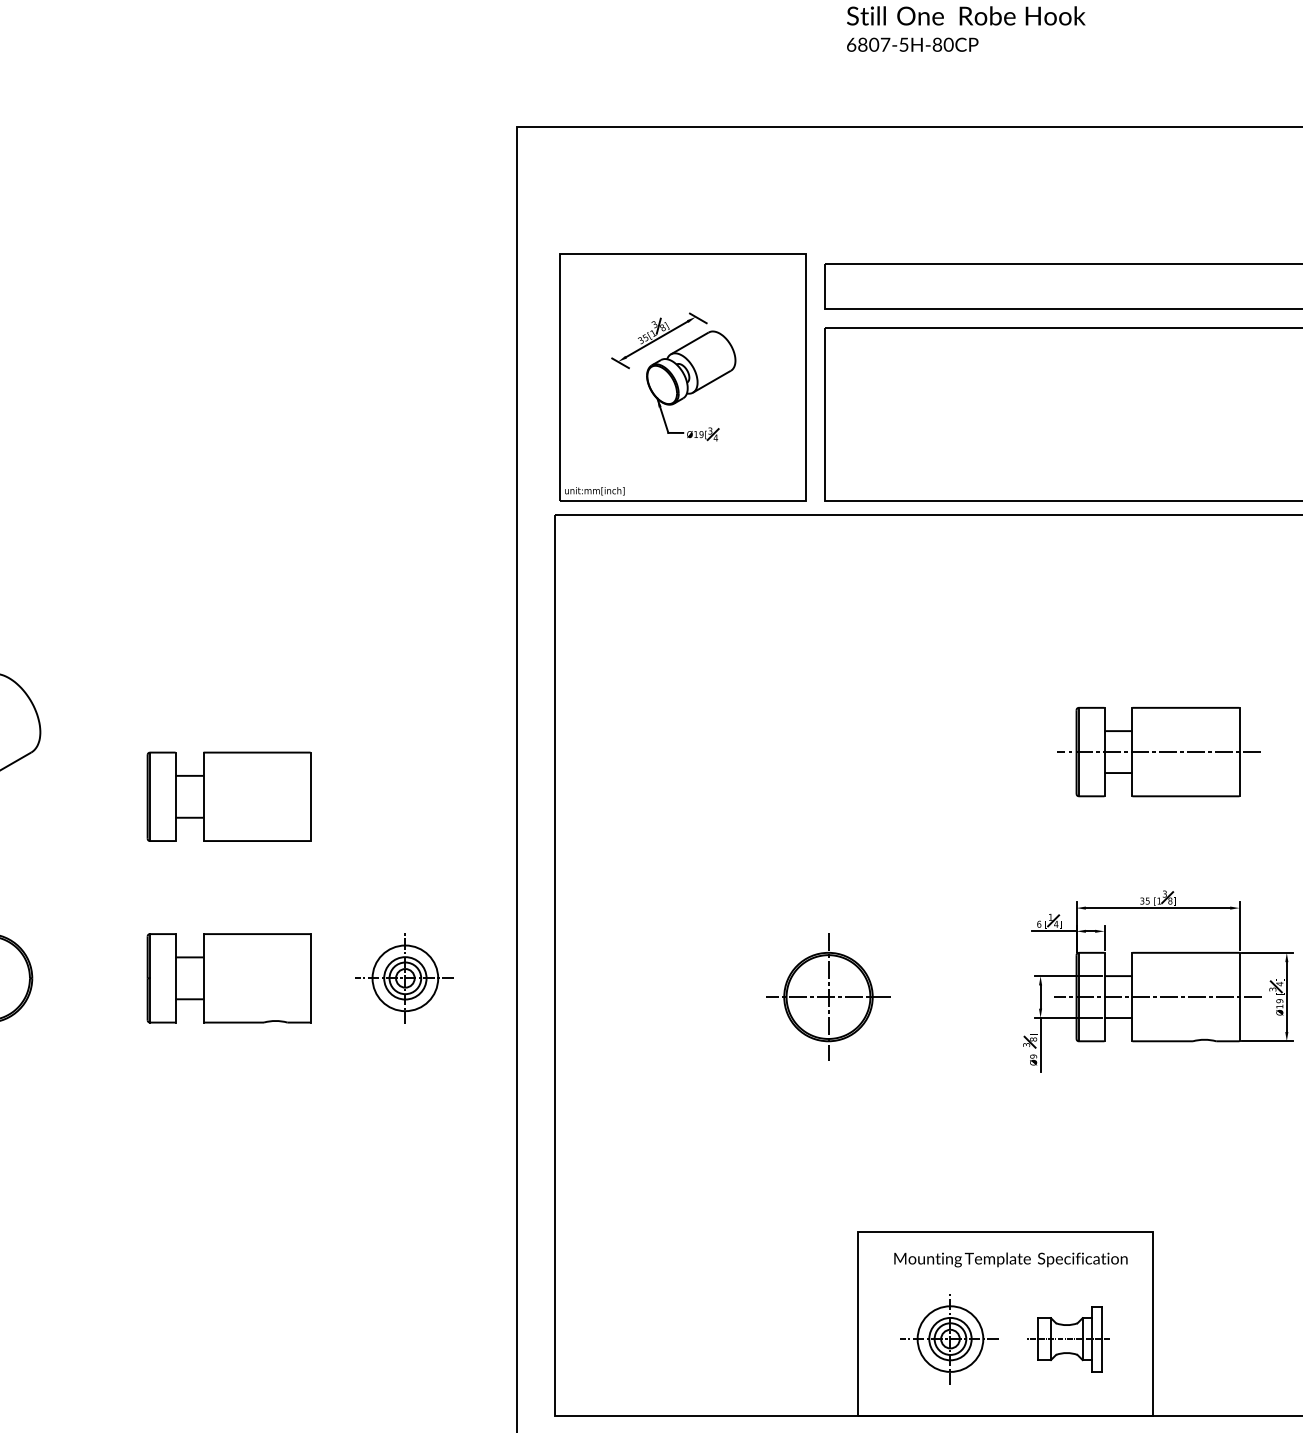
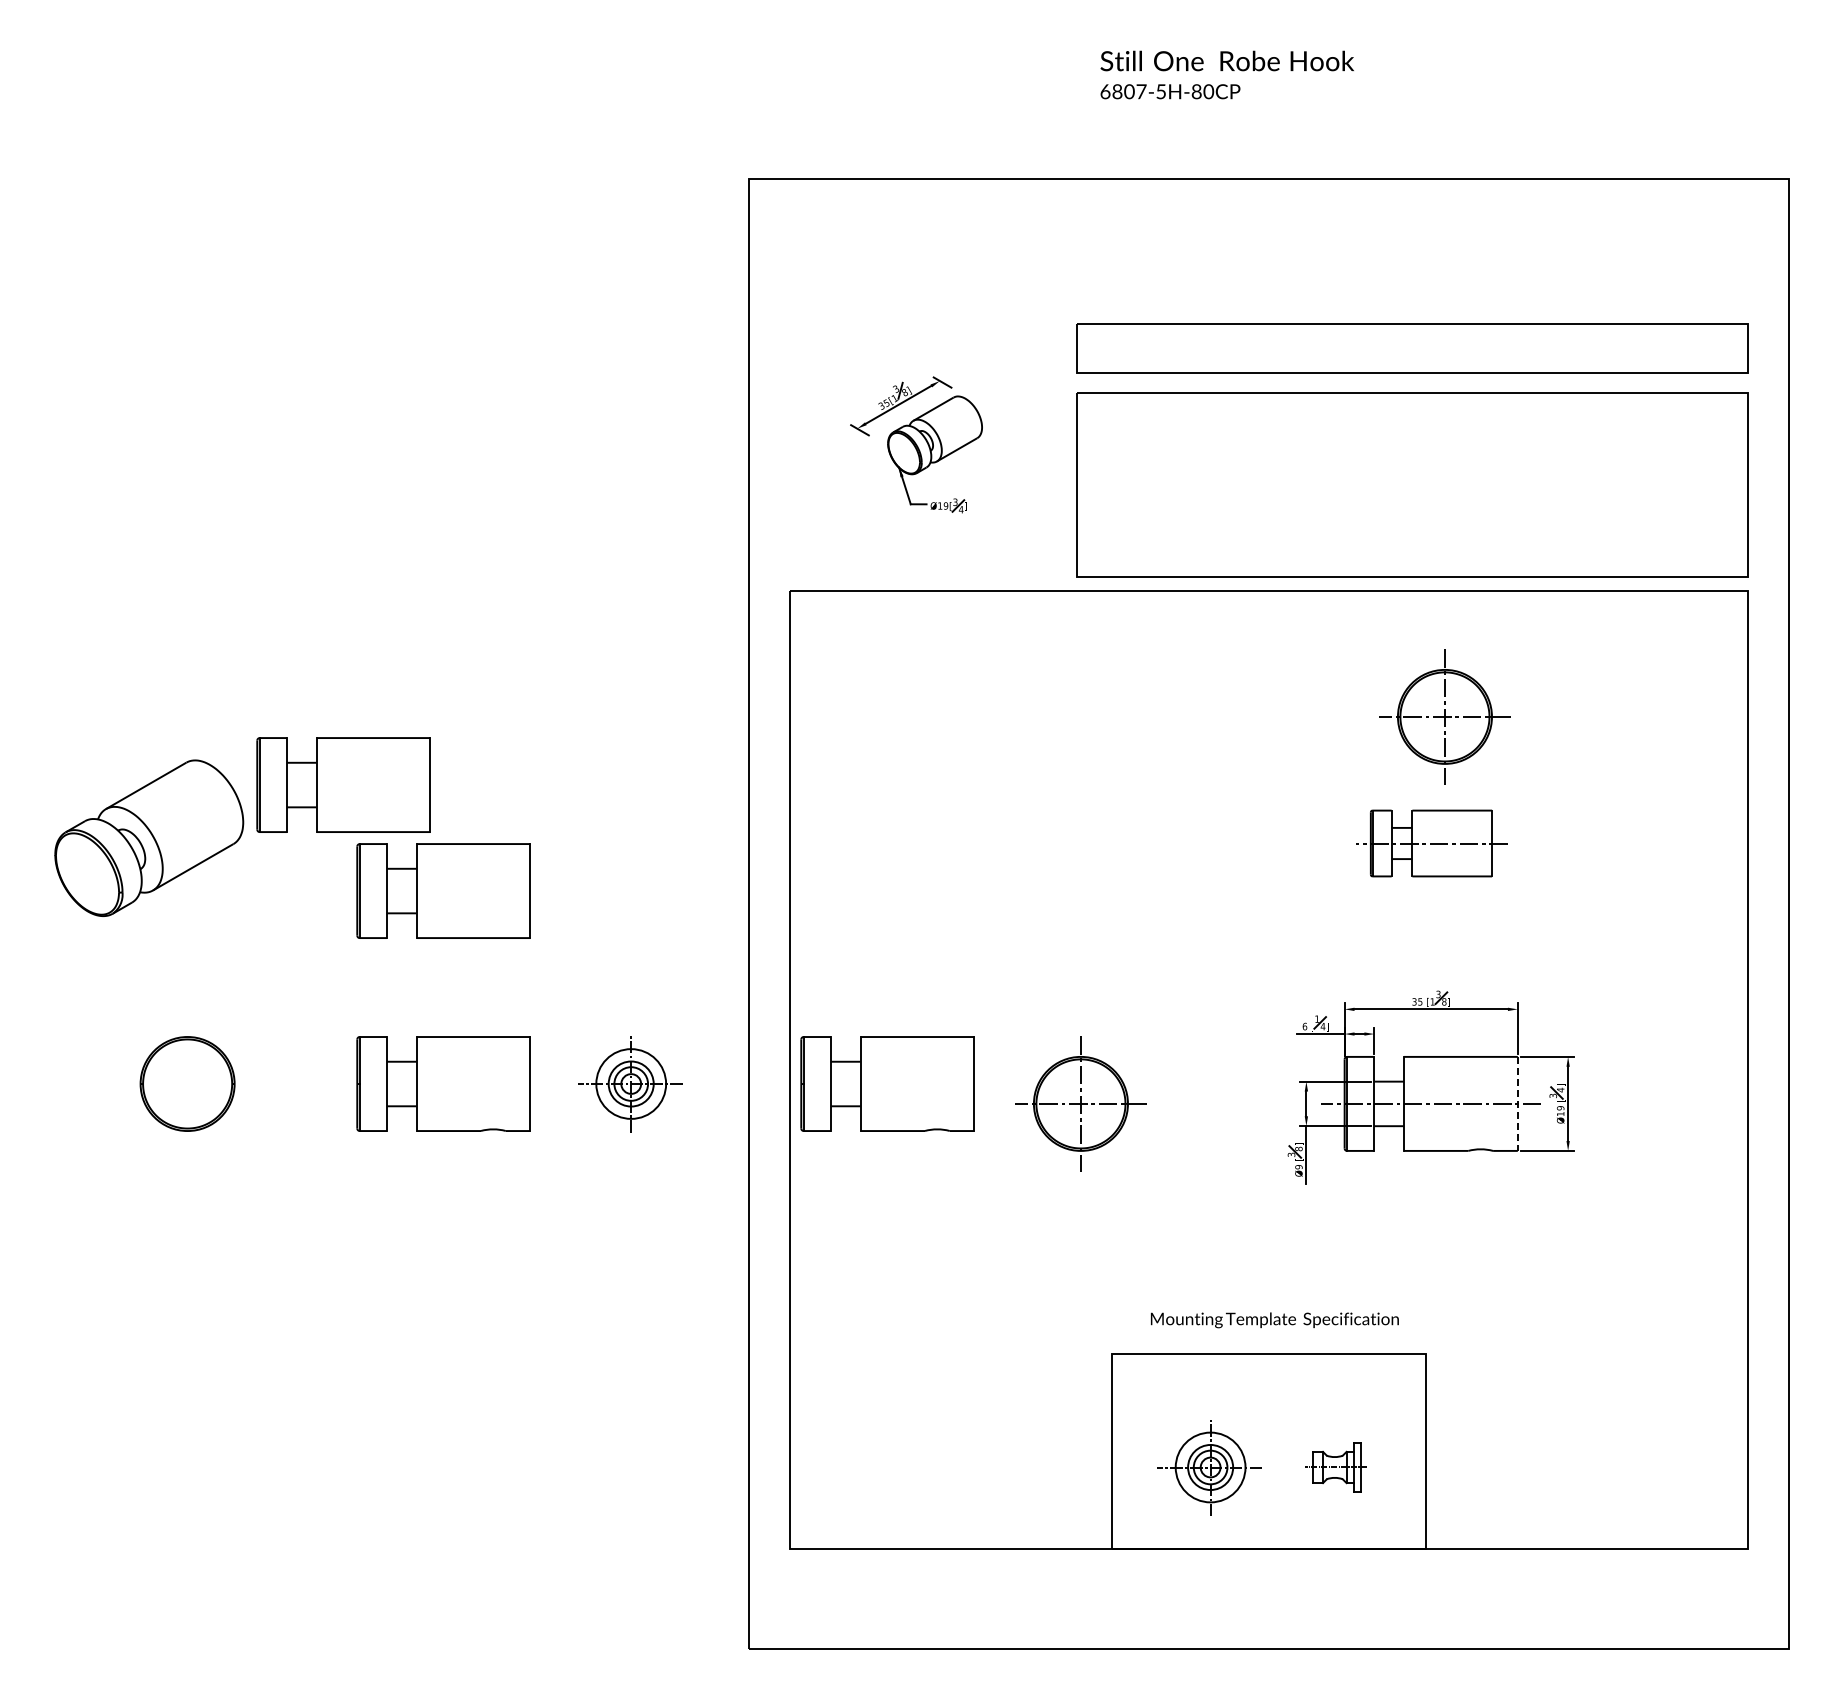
part: (682, 377) -> (925, 445), removed
part: (1170, 632) -> (1444, 716), added
part: (134, 696) -> (343, 784), added
part: (1158, 752) -> (1431, 843), size x0.7
part: (646, 977) -> (887, 1083), added
line: (1239, 997) -> (1517, 1104), solid -> dashed
text: (1010, 1260) -> (1274, 1320), moved
part: (1067, 1339) -> (1335, 1467), size x0.7

